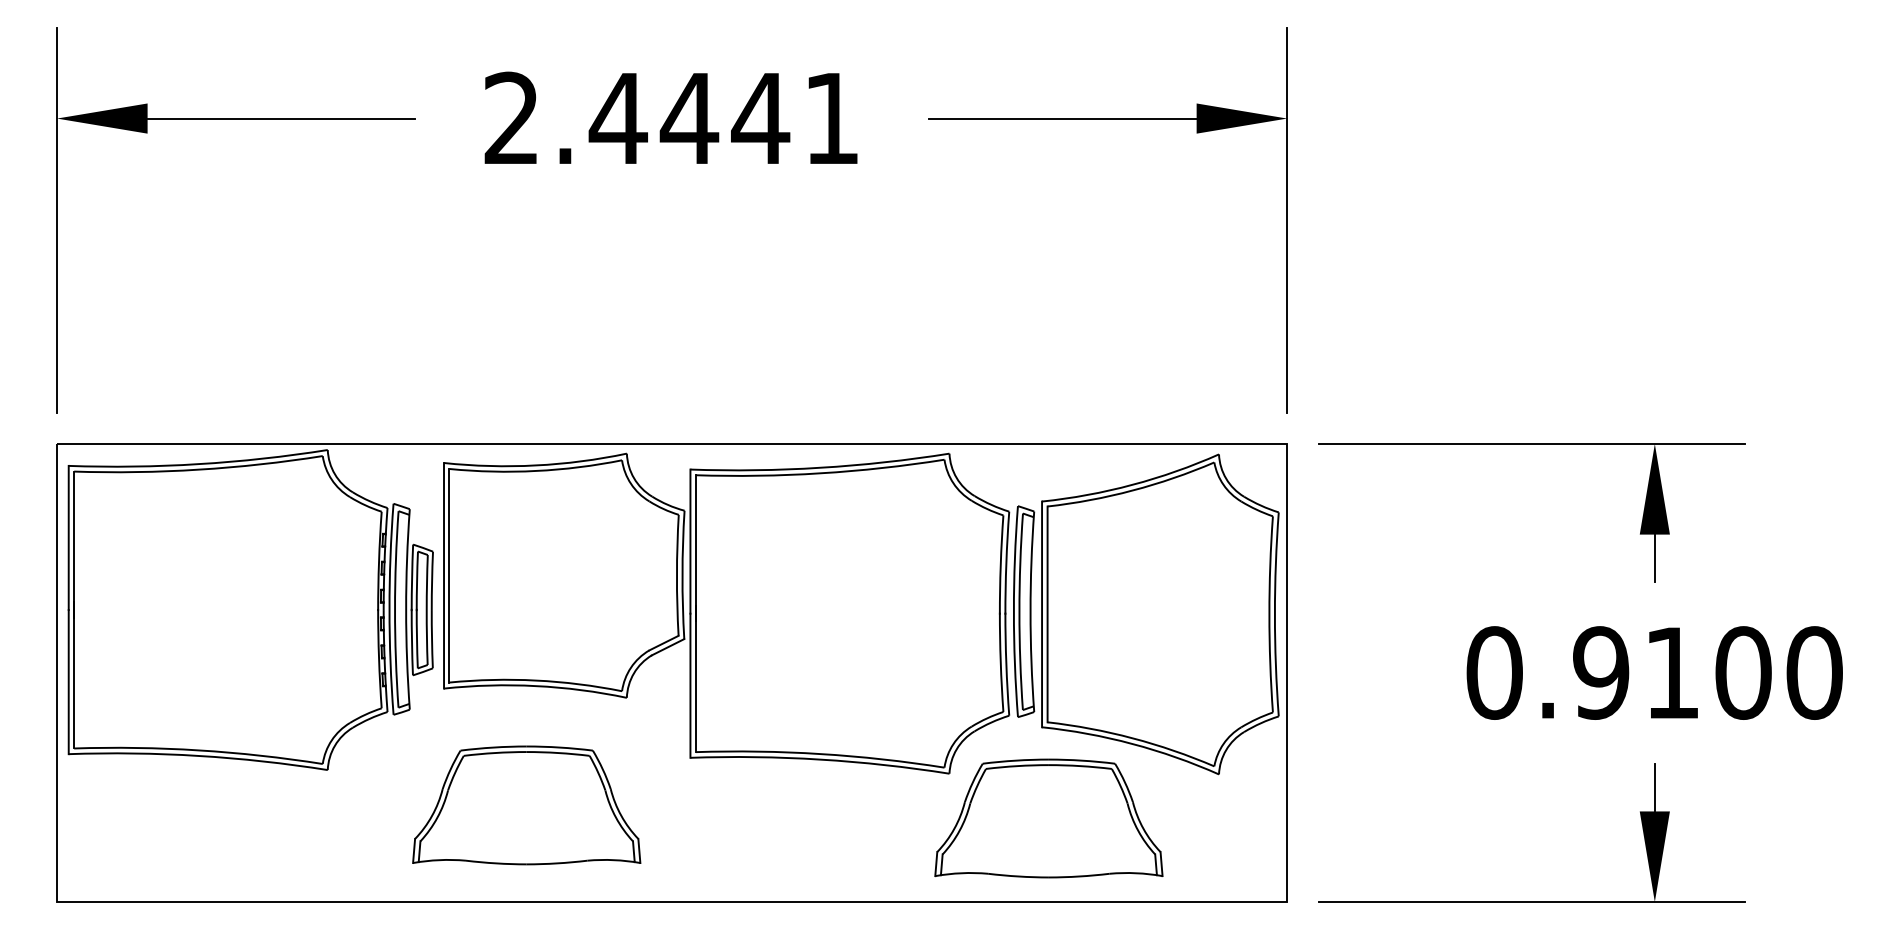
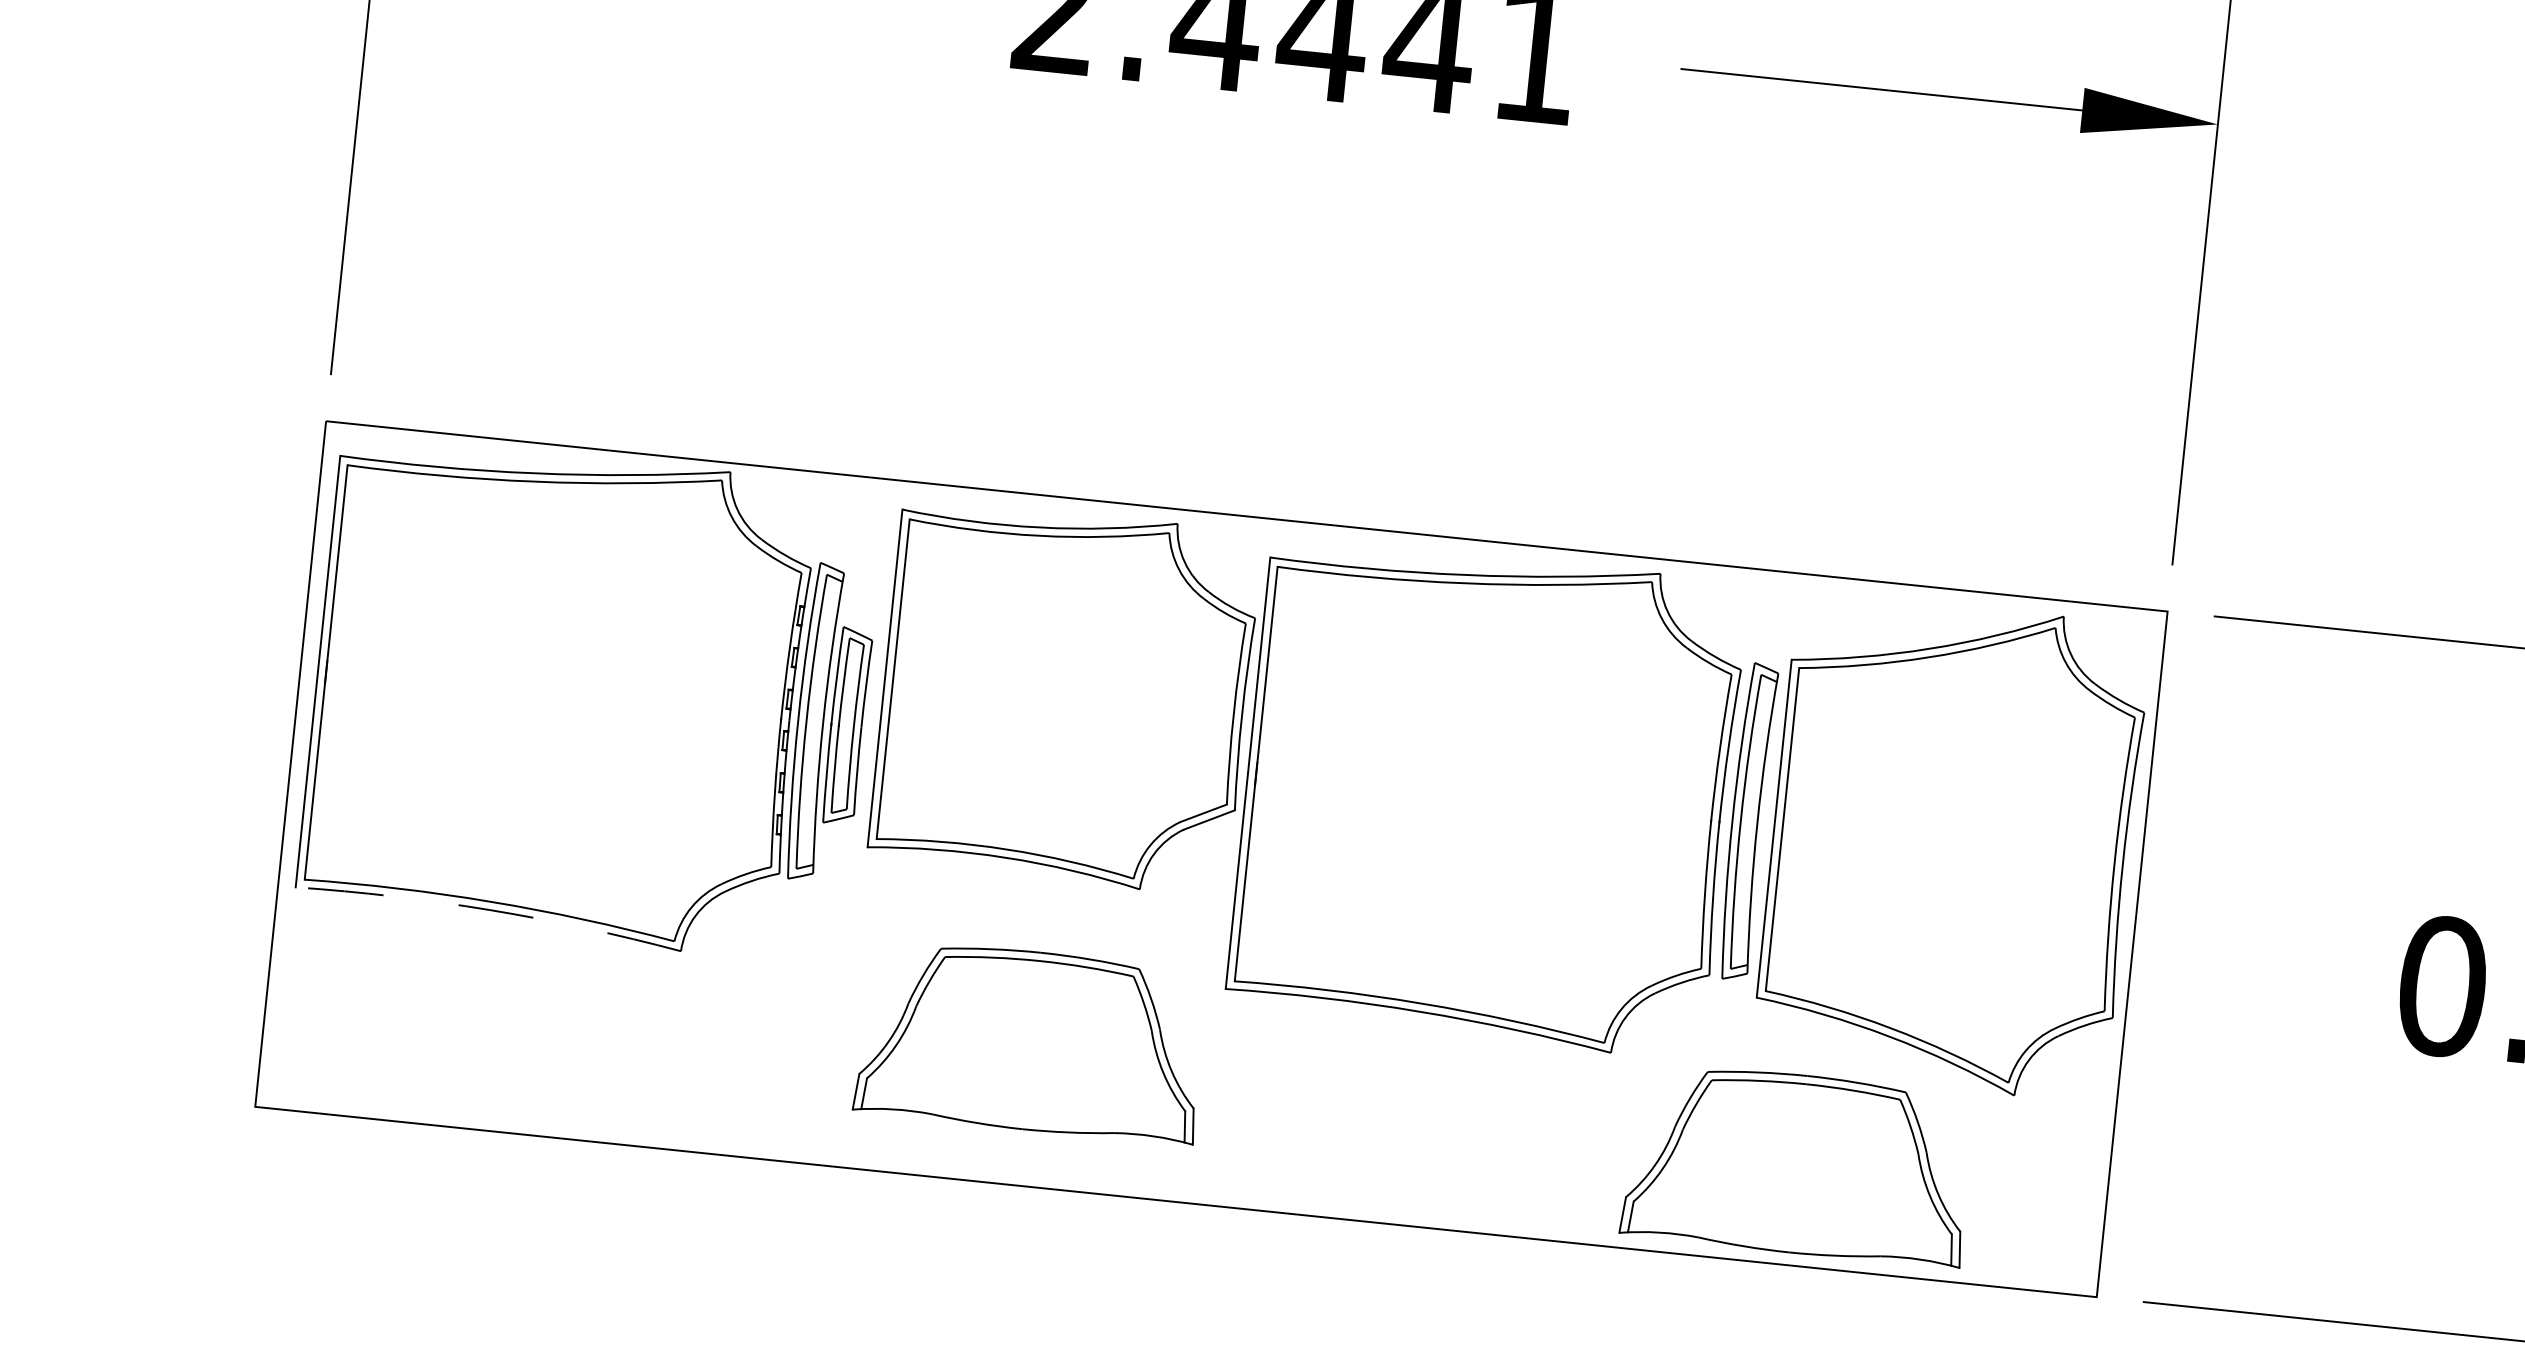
arc: (198, 755) -> (489, 909), solid -> dashed
part: (526, 805) -> (1031, 1041), moved
part: (1048, 818) -> (1797, 1164), moved

